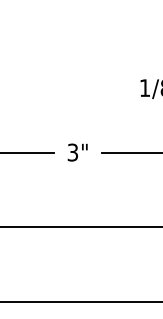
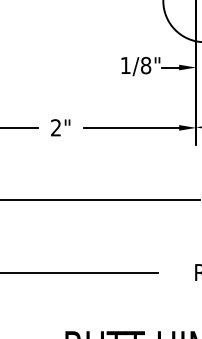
text: (73, 152) -> (56, 127), 3" -> 2"

